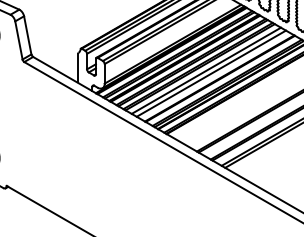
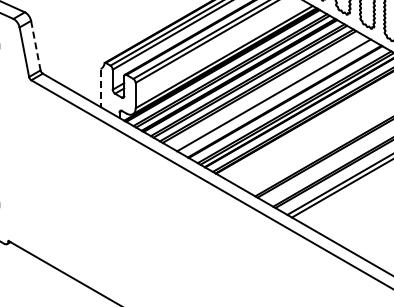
line: (27, 36) -> (35, 46), solid -> dashed
line: (78, 68) -> (101, 88), solid -> dashed
line: (206, 70) -> (267, 91), removed

